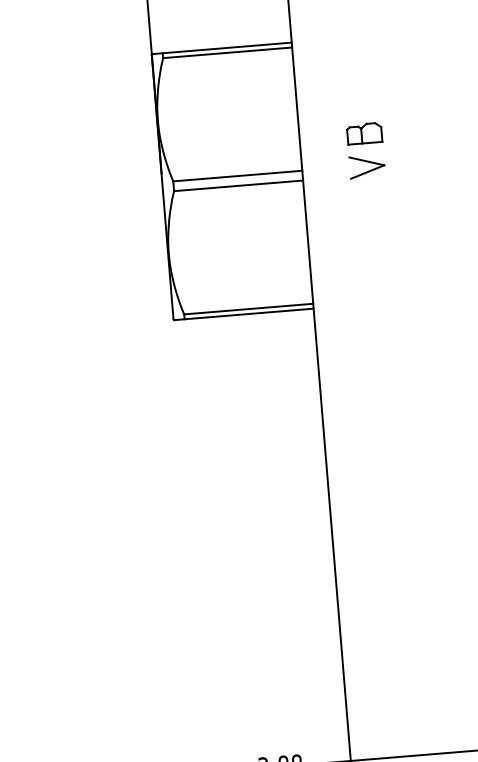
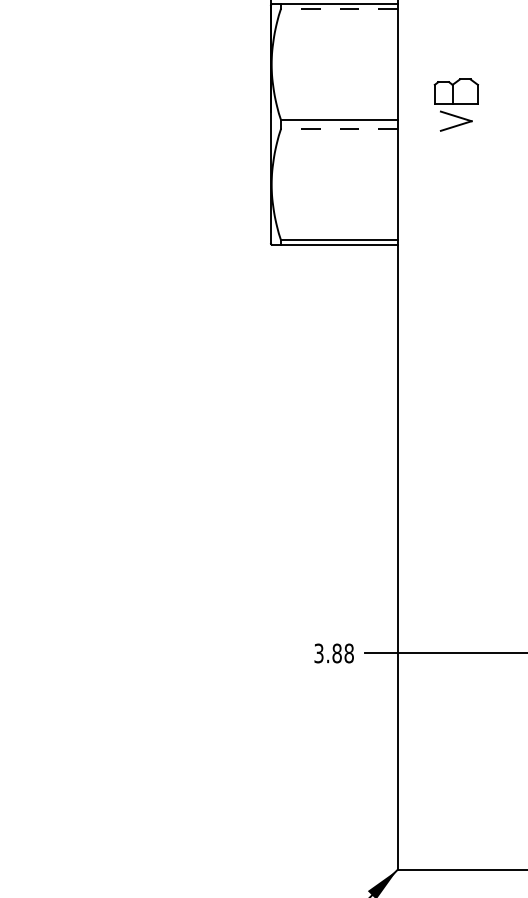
line: (226, 52) -> (338, 8), solid -> dashed
part: (363, 132) -> (455, 90), size x1.4
line: (237, 185) -> (338, 128), solid -> dashed

